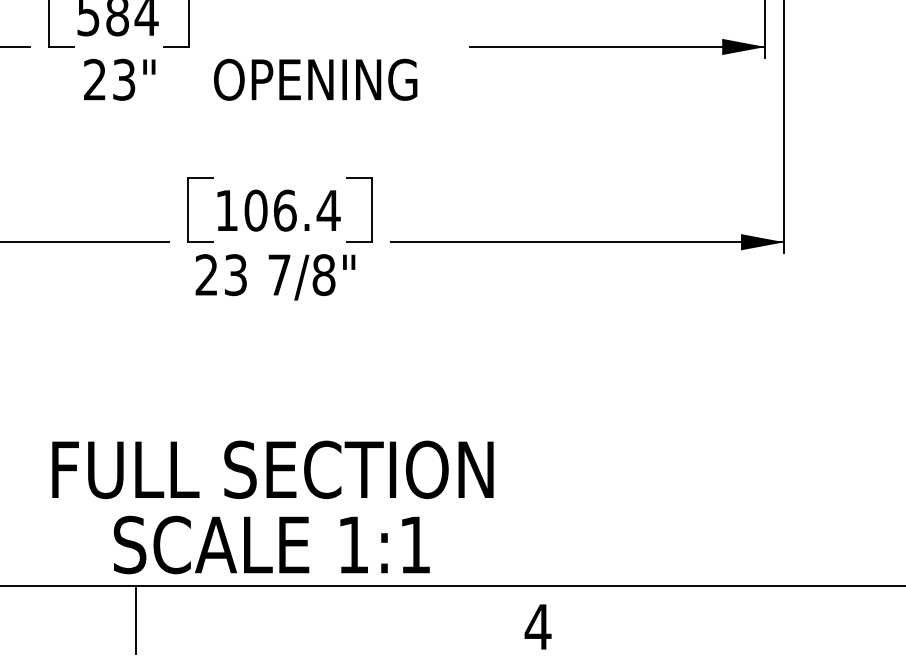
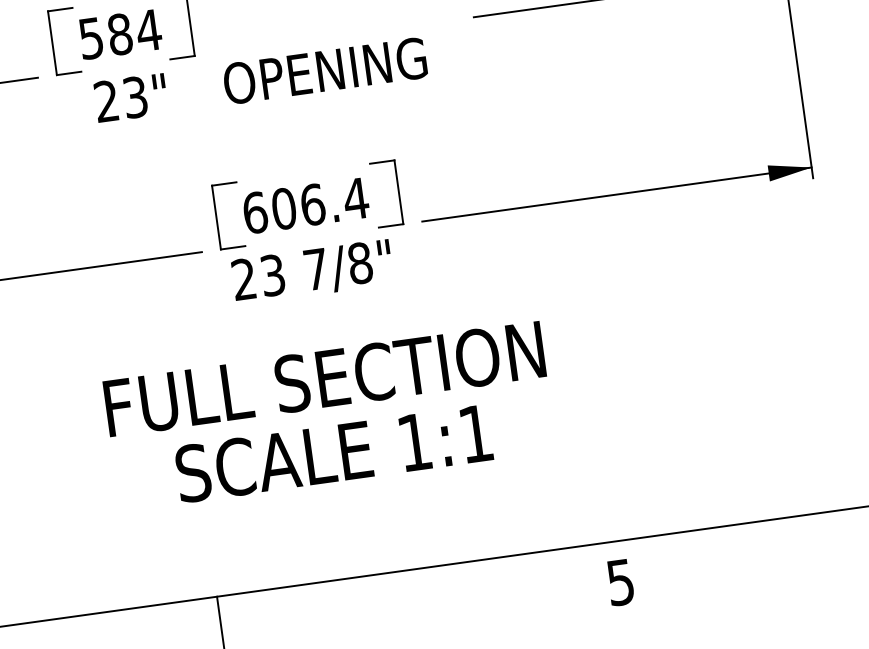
text: (226, 210) -> (254, 212), 106.4 -> 606.4
text: (272, 507) -> (329, 416), moved
text: (537, 627) -> (620, 583), 4 -> 5

